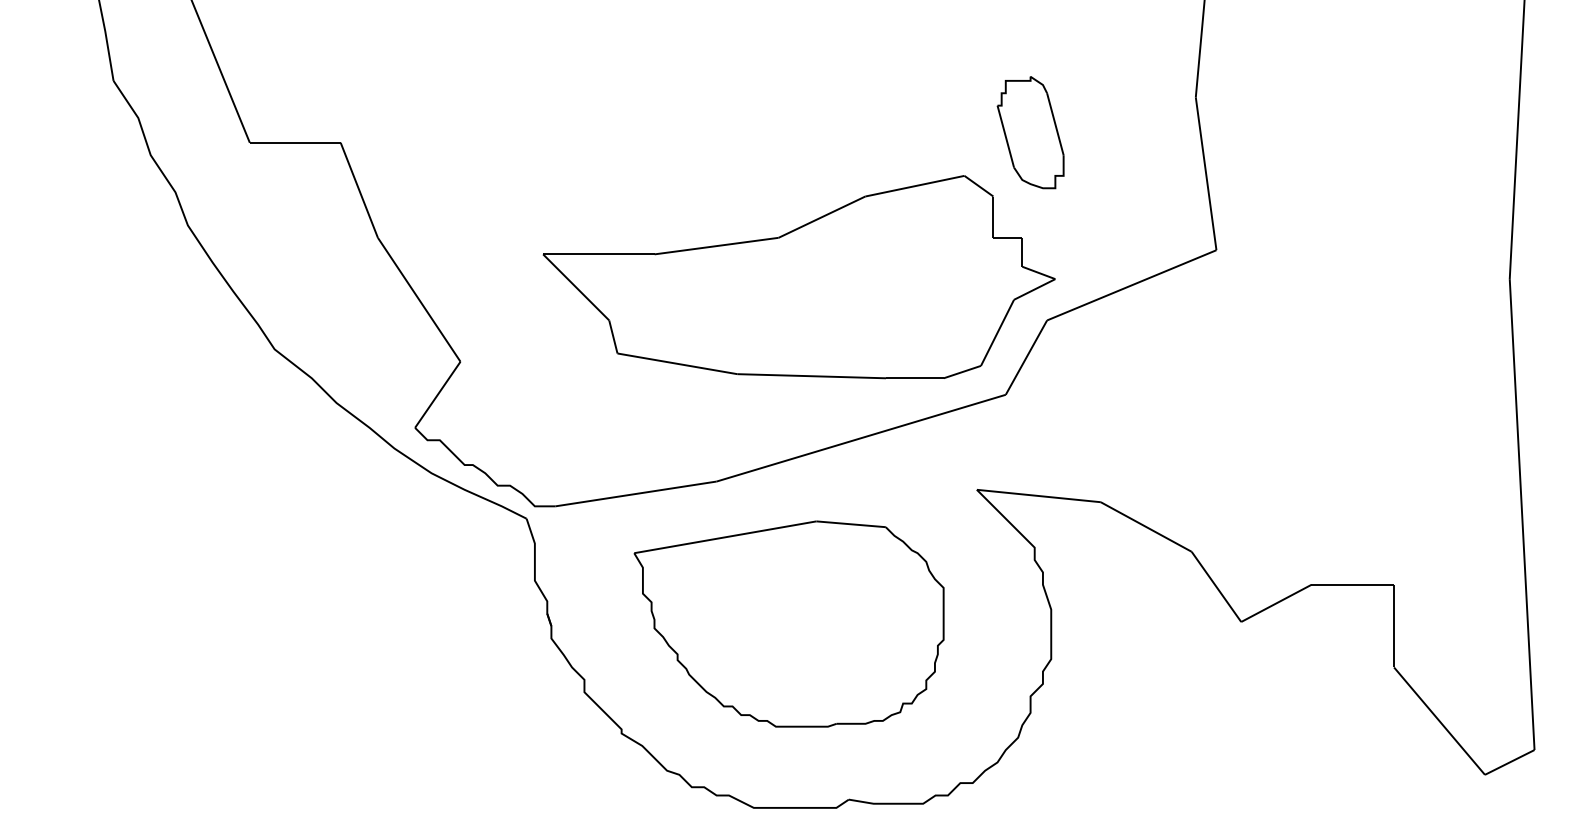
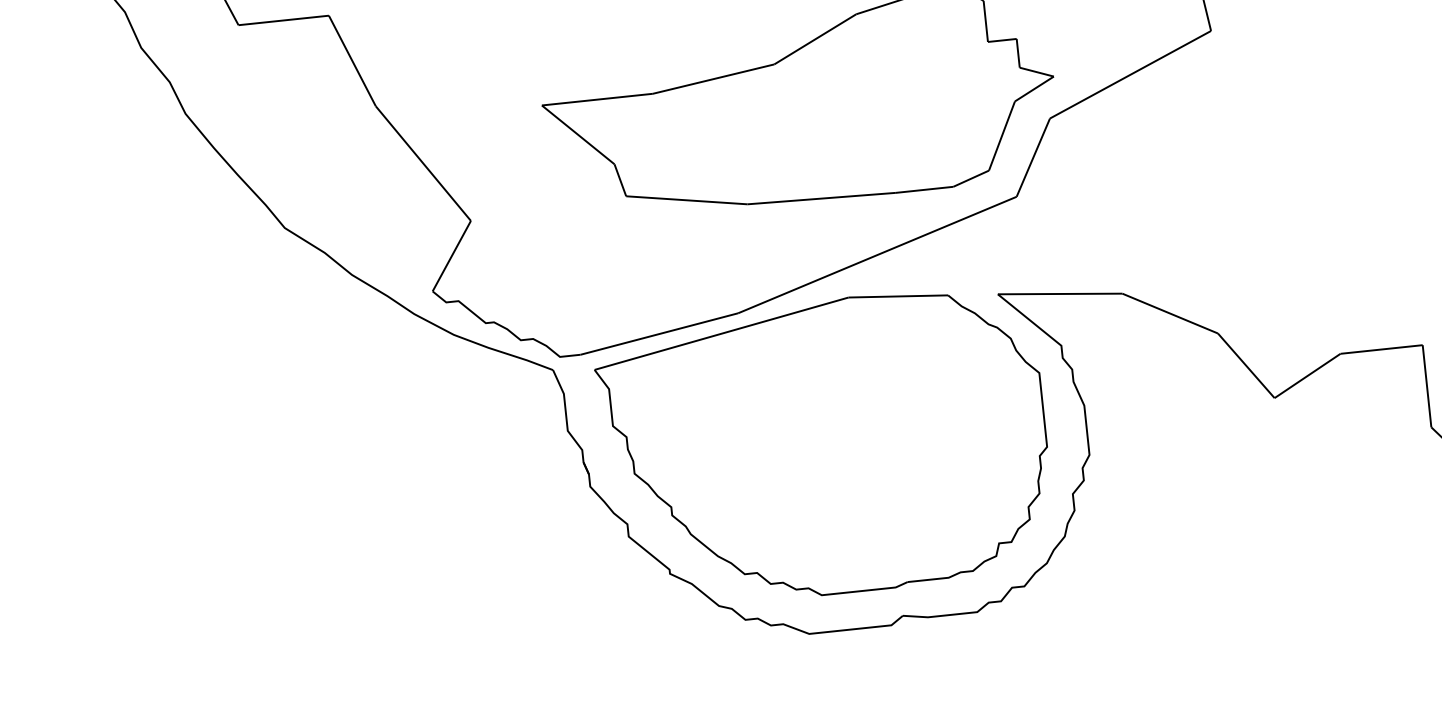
part: (788, 623) -> (824, 446), size x1.43

